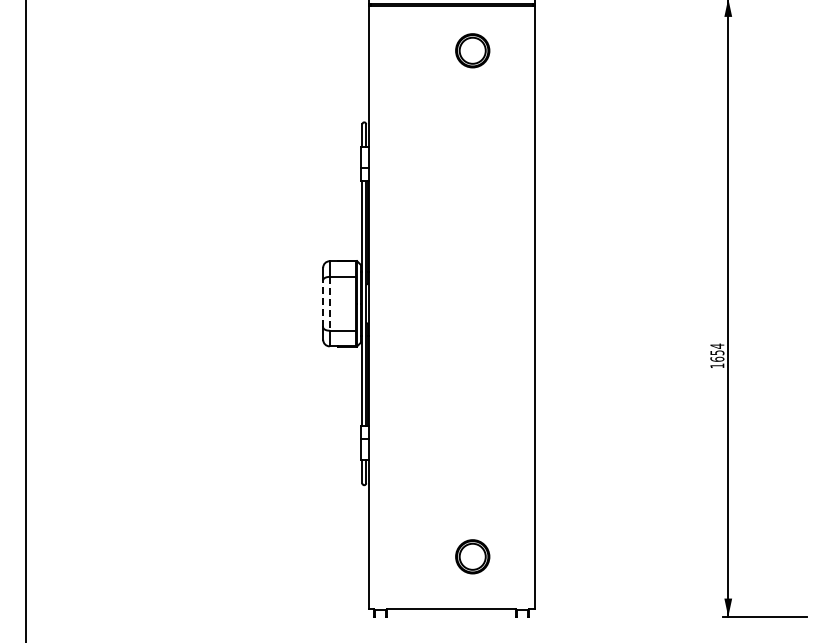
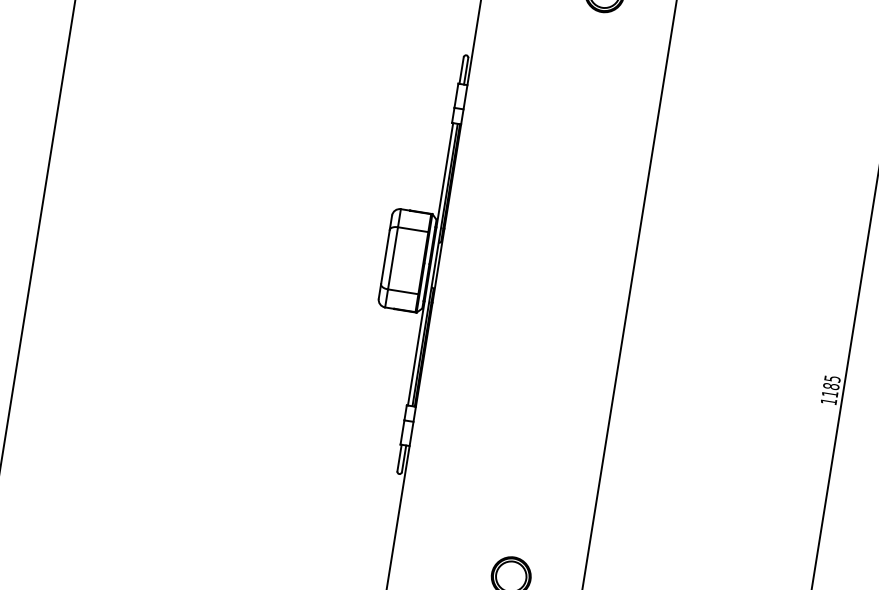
line: (323, 303) -> (385, 256), dashed -> solid
line: (329, 303) -> (392, 257), dashed -> solid
text: (717, 352) -> (831, 386), 1654 -> 1185

